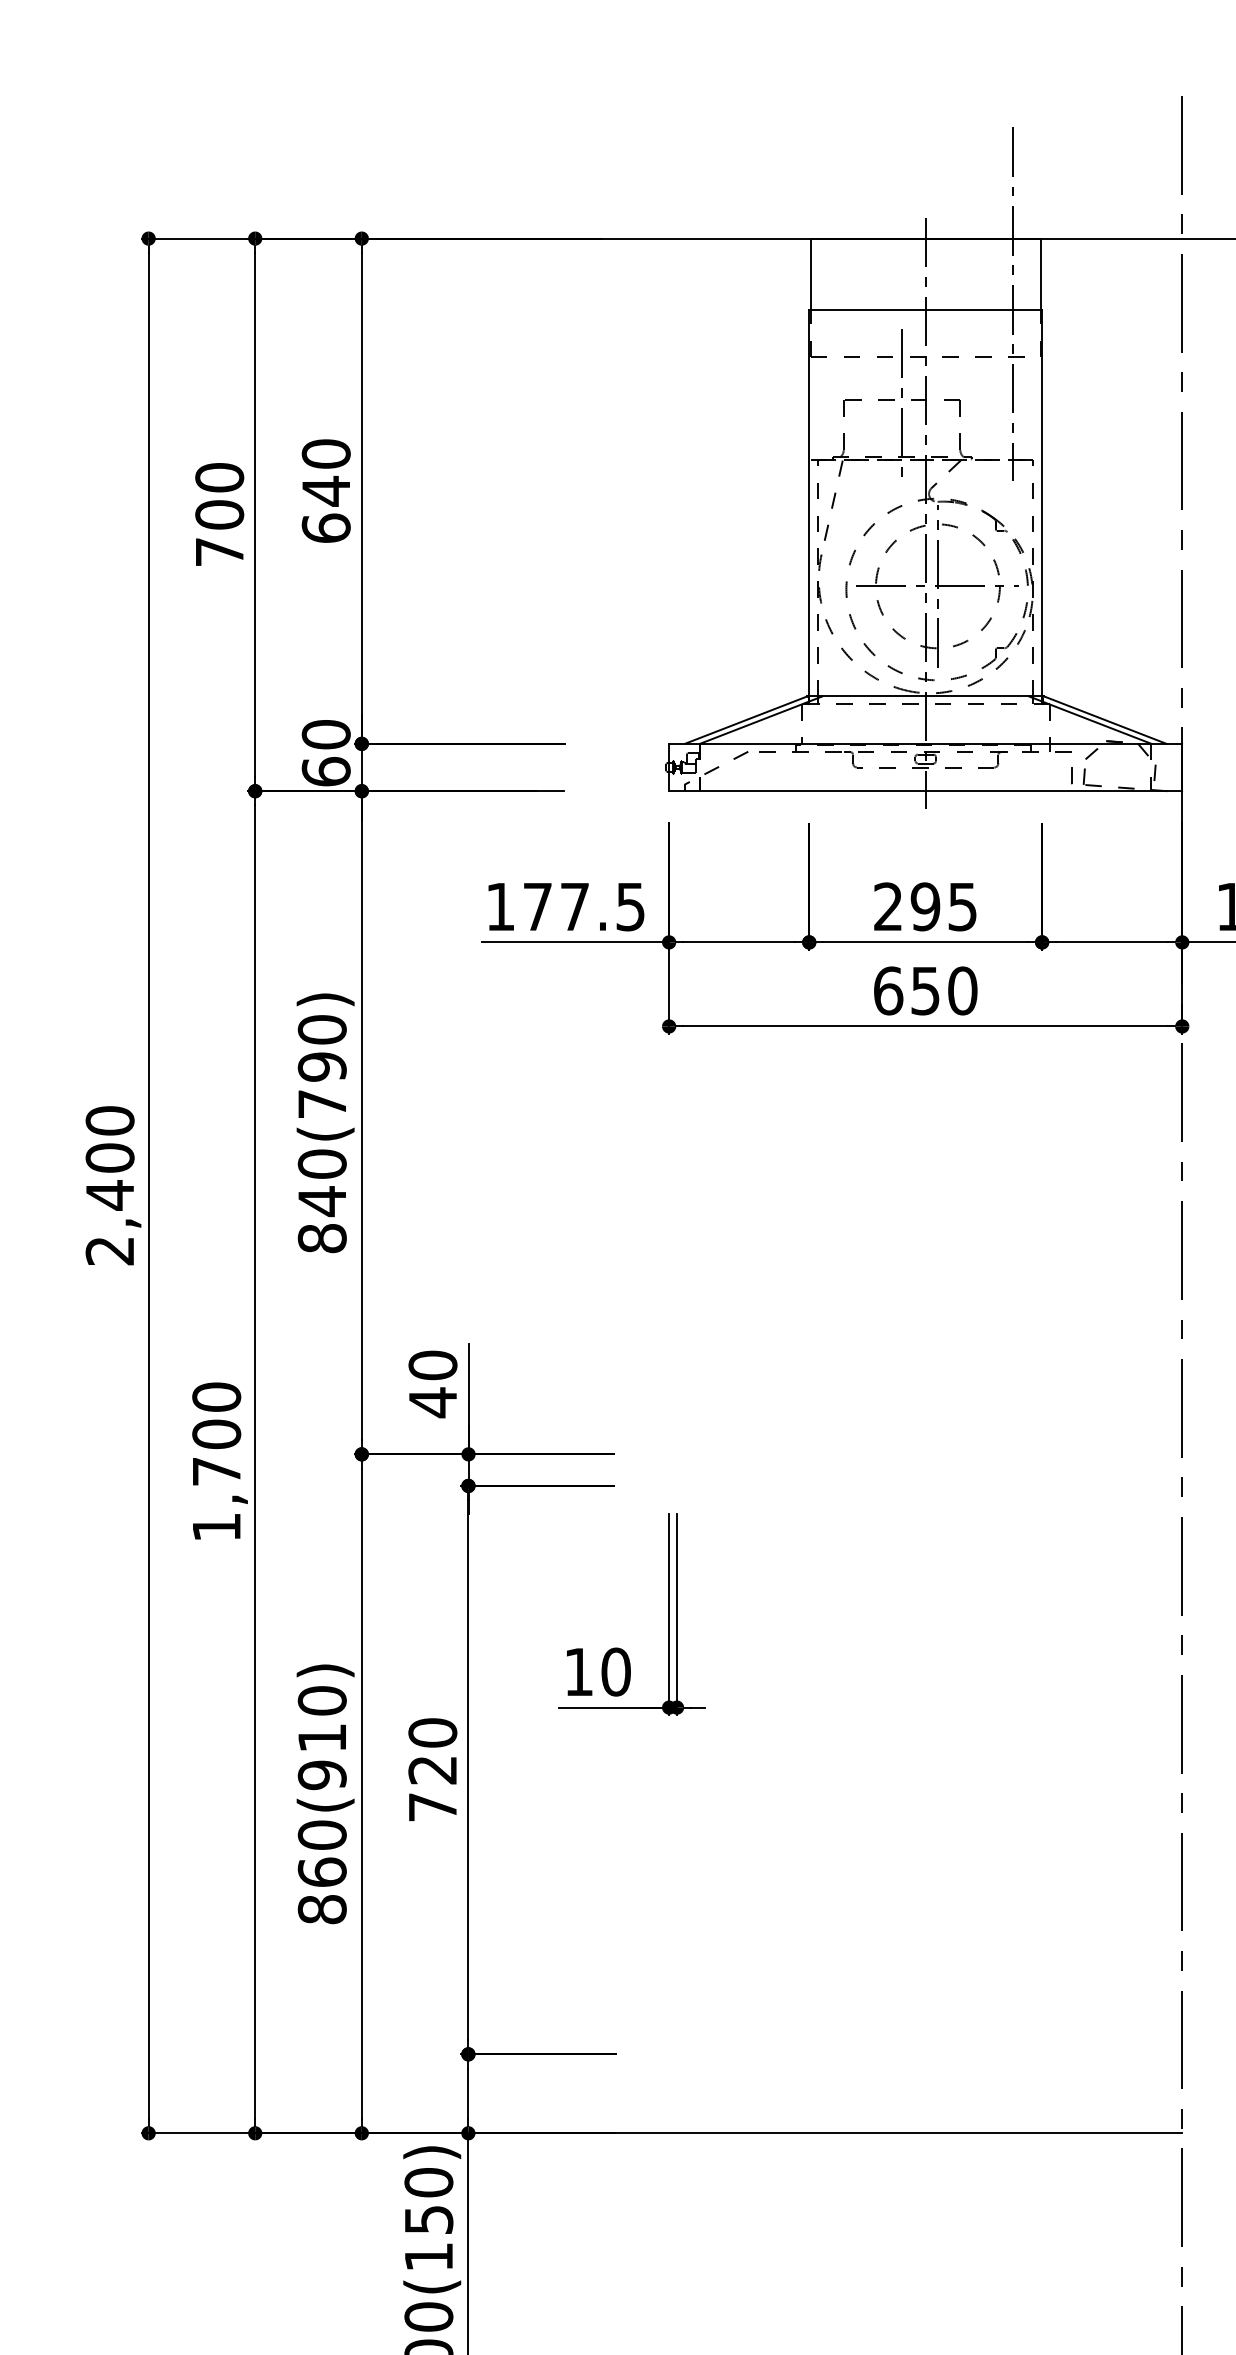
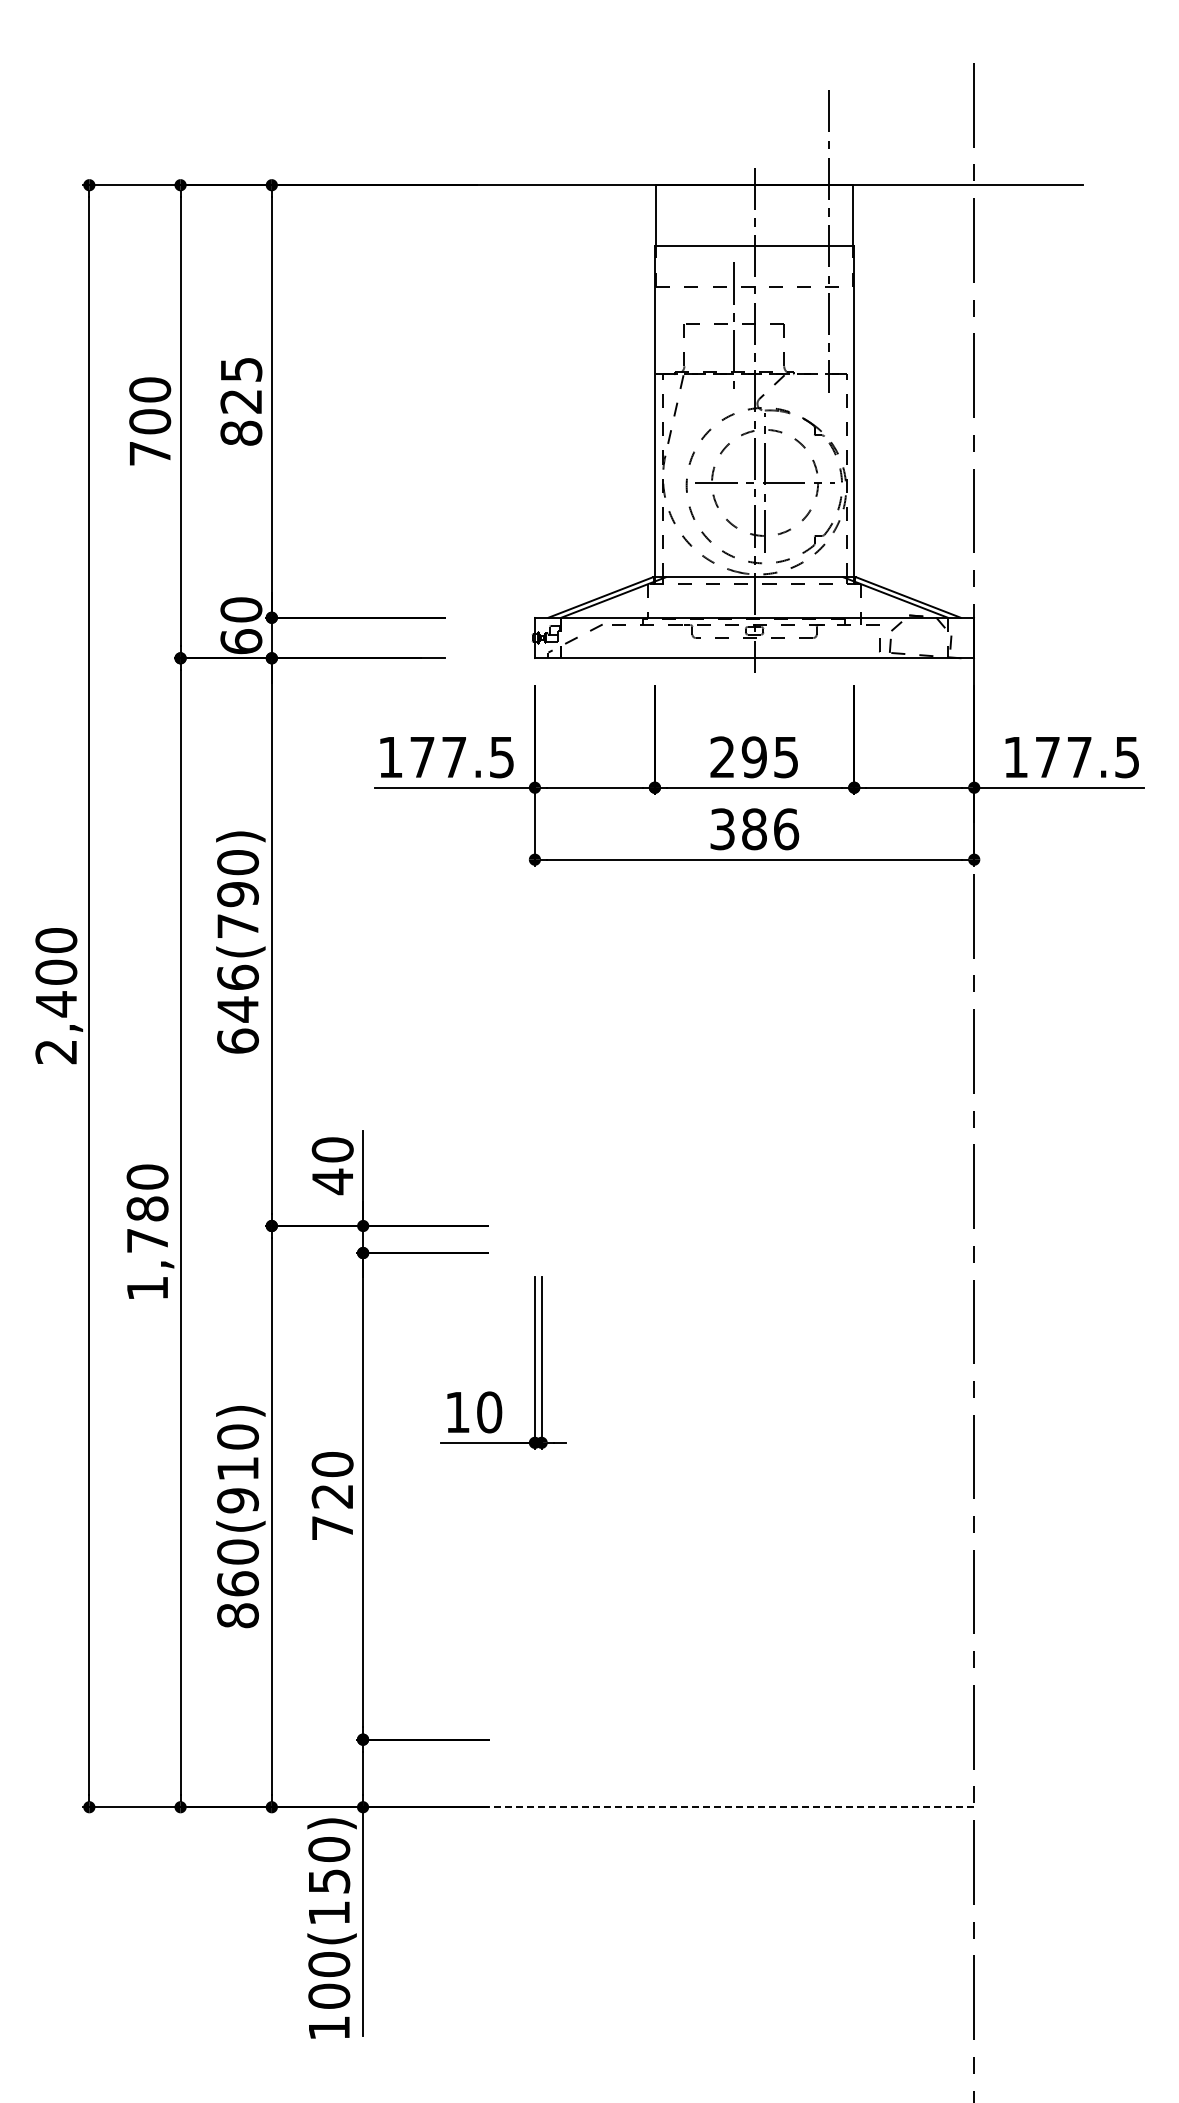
text: (326, 491) -> (241, 401), 640 -> 825
text: (925, 991) -> (754, 829), 650 -> 386
text: (321, 1200) -> (237, 1008), 840(790) -> 646(790)
text: (216, 1433) -> (147, 1208), 1,700 -> 1,780
line: (877, 2133) -> (713, 1807), solid -> dashed

